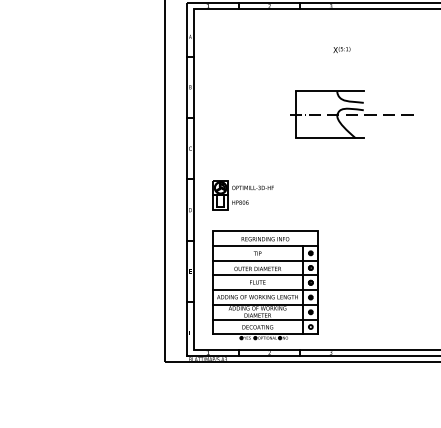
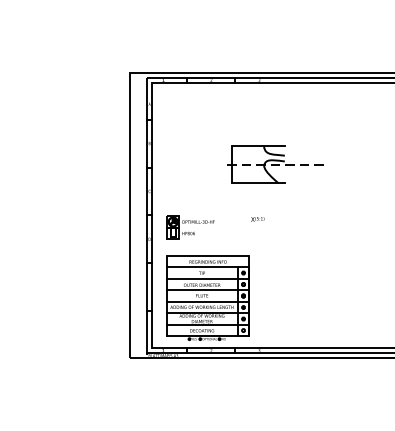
text: (341, 50) -> (257, 219), moved

